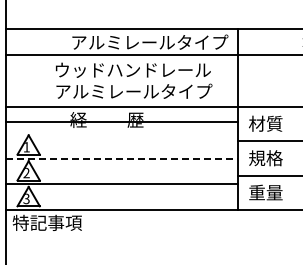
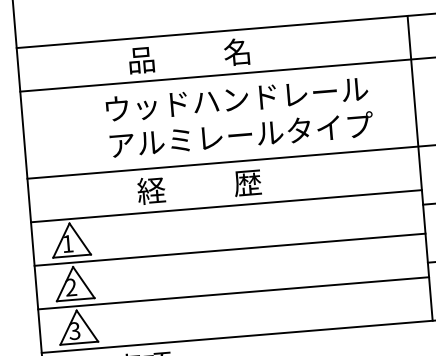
text: (149, 42) -> (260, 50), アルミレールタイプ -> 品          名
line: (121, 121) -> (225, 205), moved
line: (121, 158) -> (229, 249), dashed -> solid

